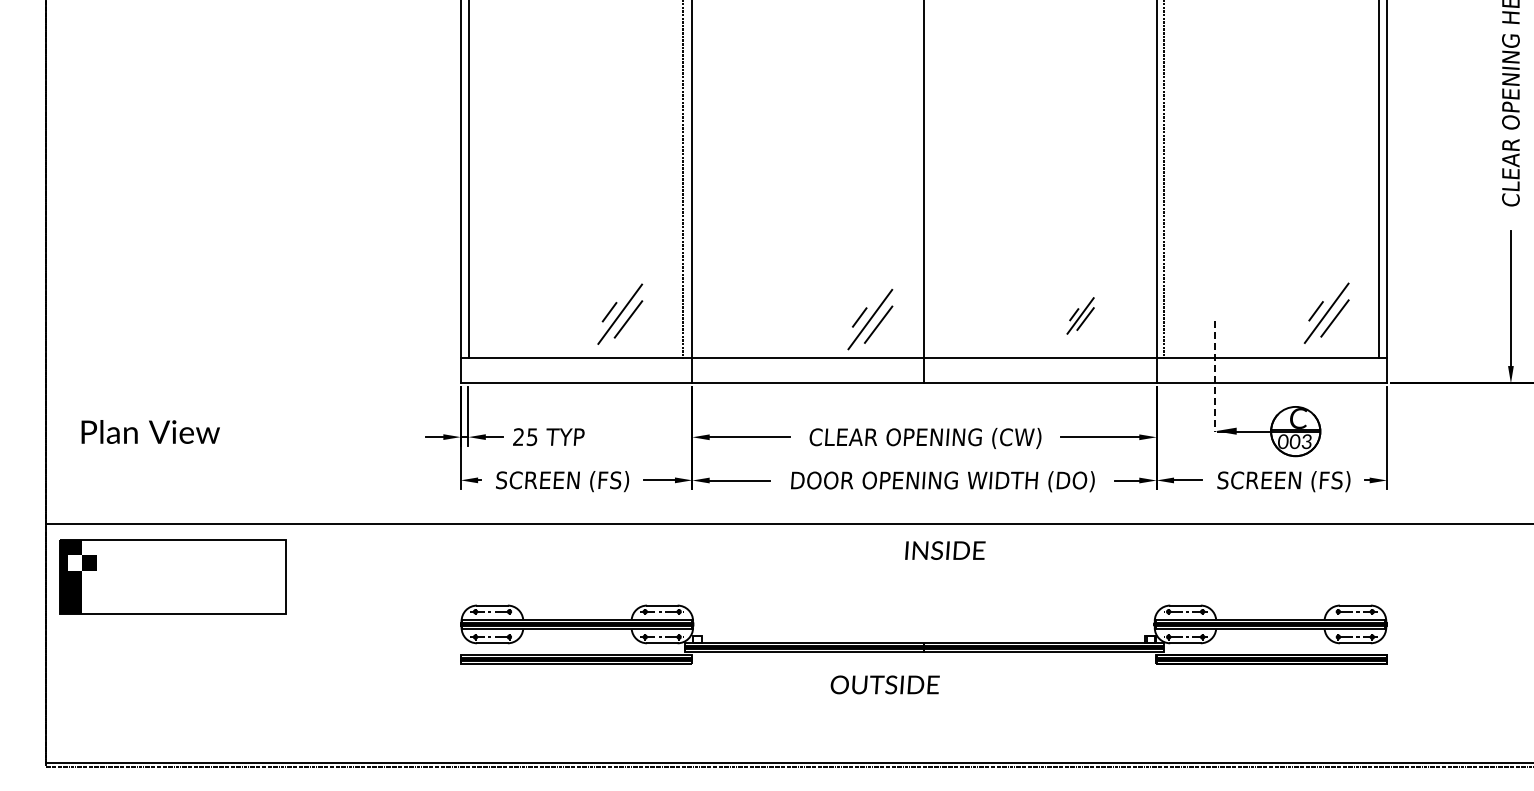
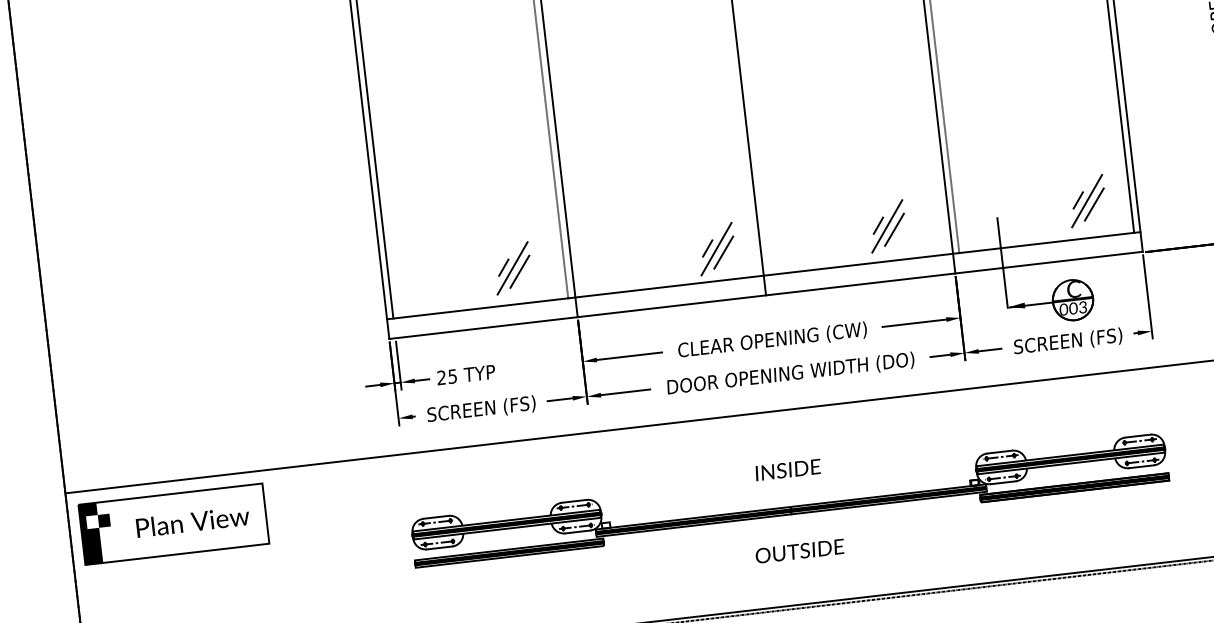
part: (1080, 315) -> (887, 226), size x1.67
line: (1215, 376) -> (1002, 262), dashed -> solid
text: (150, 431) -> (192, 521), moved
text: (945, 550) -> (788, 469), moved
text: (884, 684) -> (799, 551), moved

